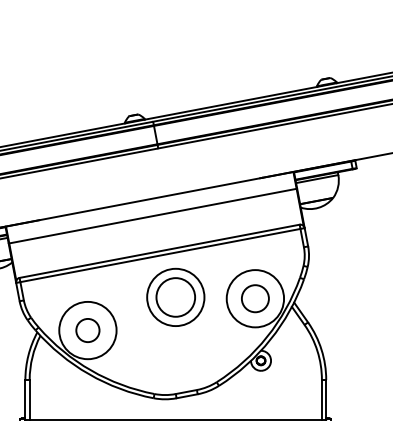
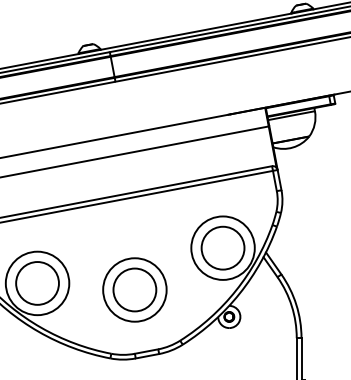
part: (175, 296) -> (134, 288), moved
circle: (255, 298) -> (223, 247), size x1.43
circle: (87, 330) -> (37, 283), size x1.67

